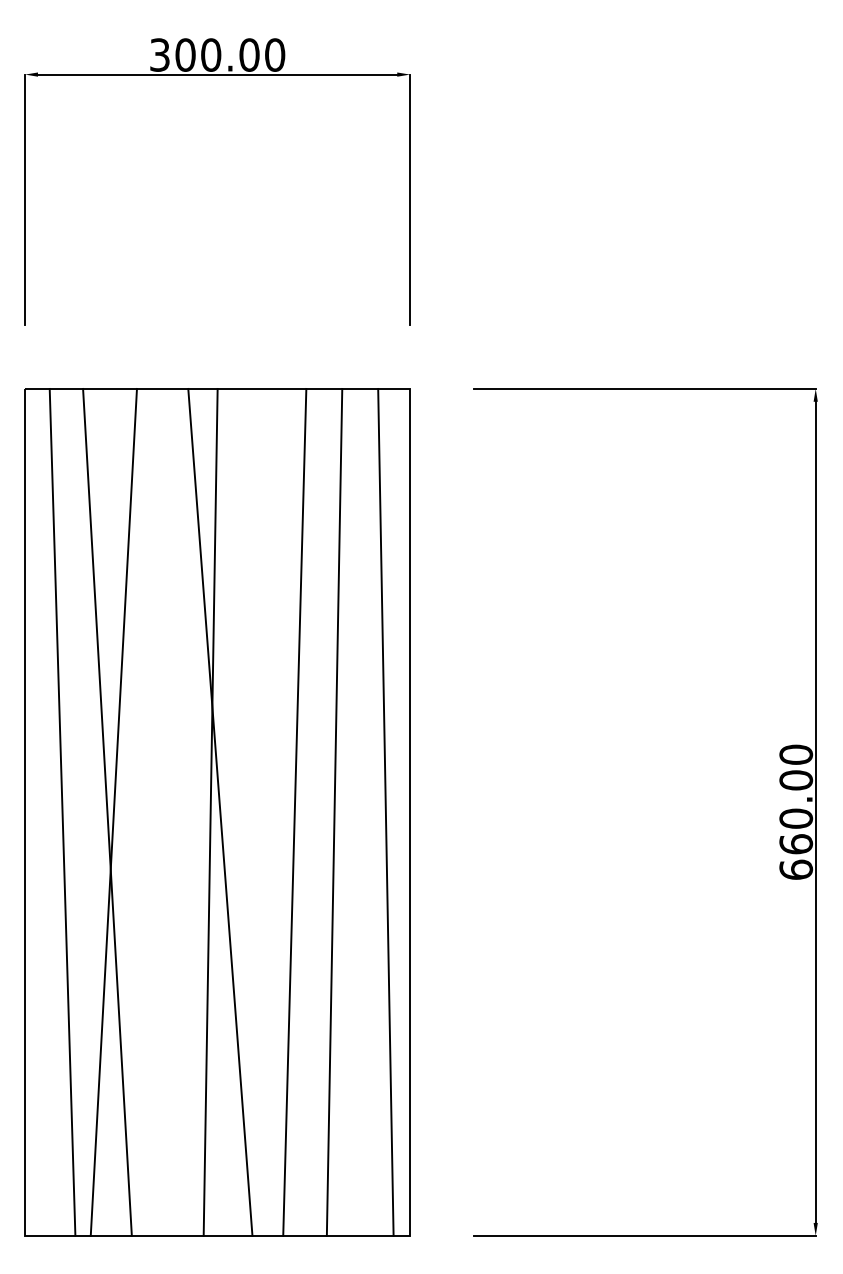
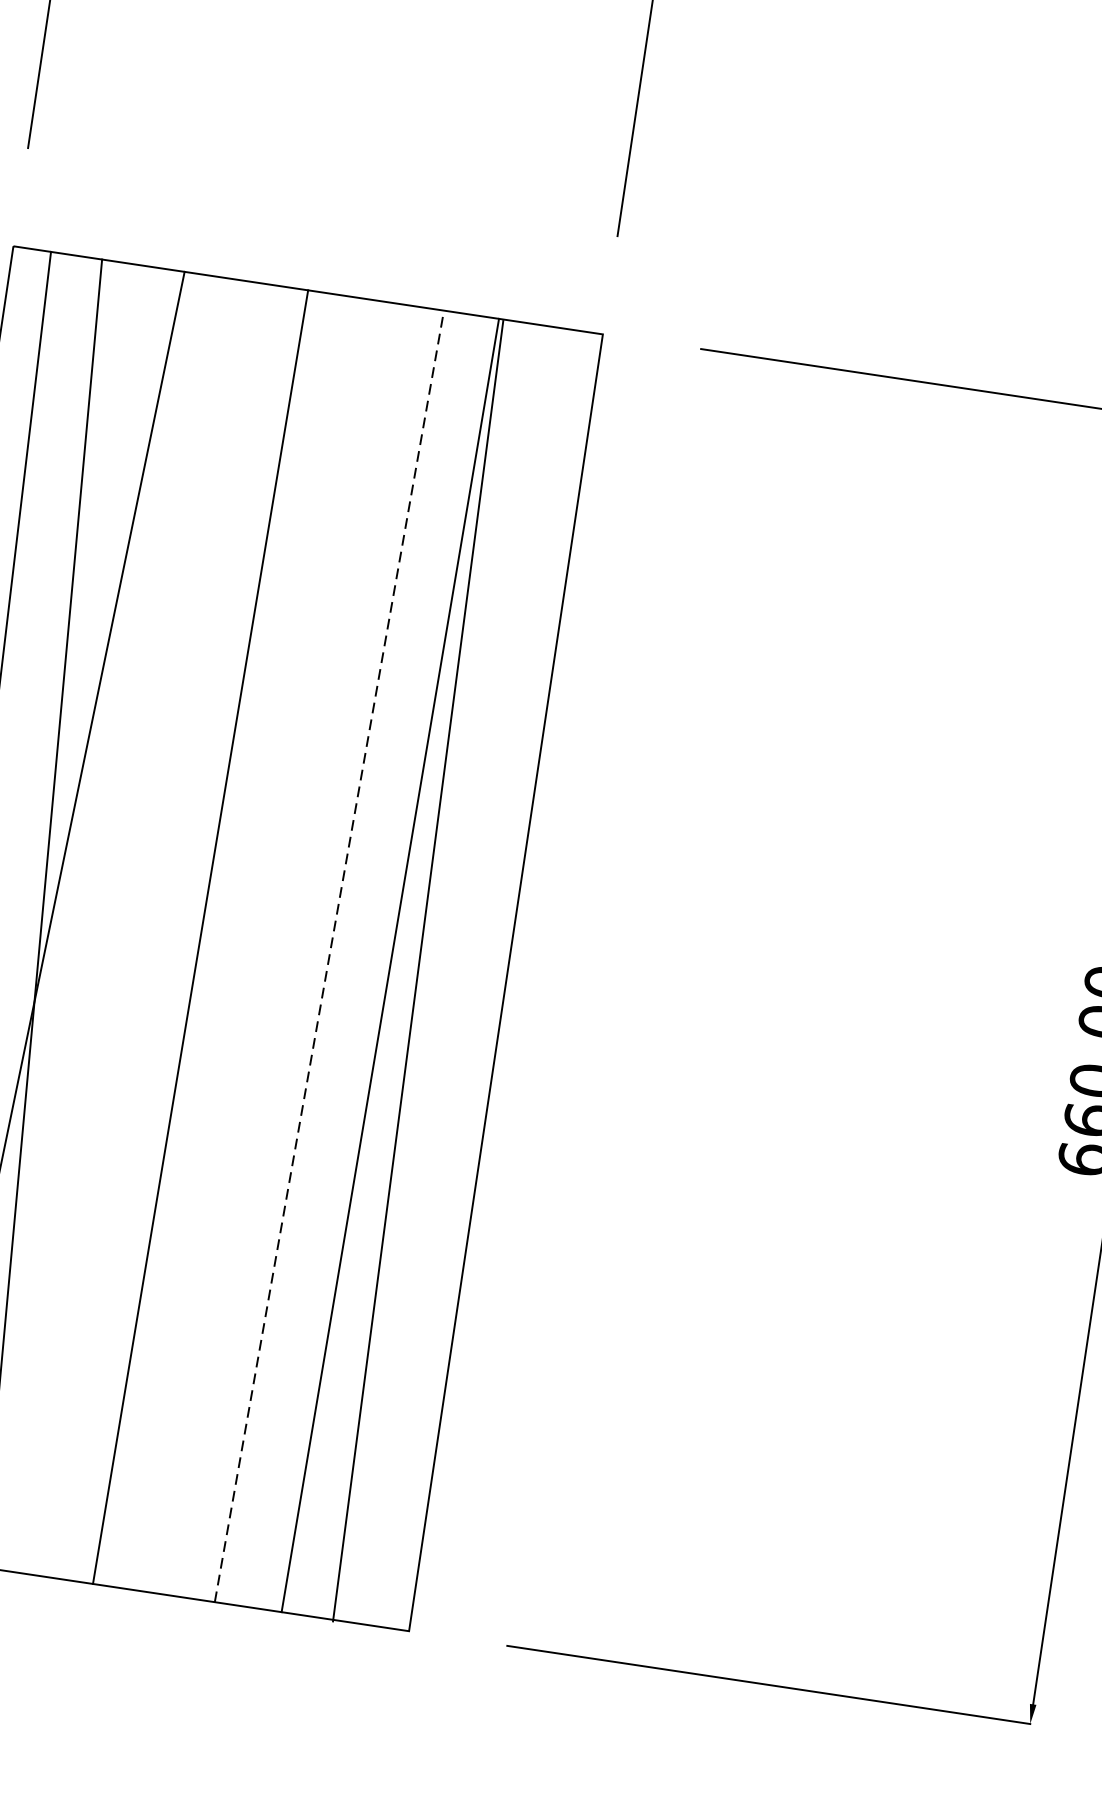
line: (220, 811) -> (215, 938), removed
line: (385, 811) -> (417, 969), moved
line: (294, 812) -> (328, 956), solid -> dashed

